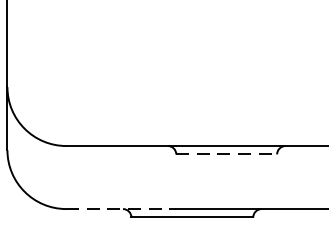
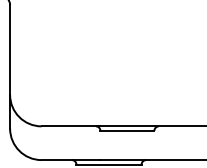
line: (226, 153) -> (127, 130), dashed -> solid
line: (122, 209) -> (71, 160), dashed -> solid

